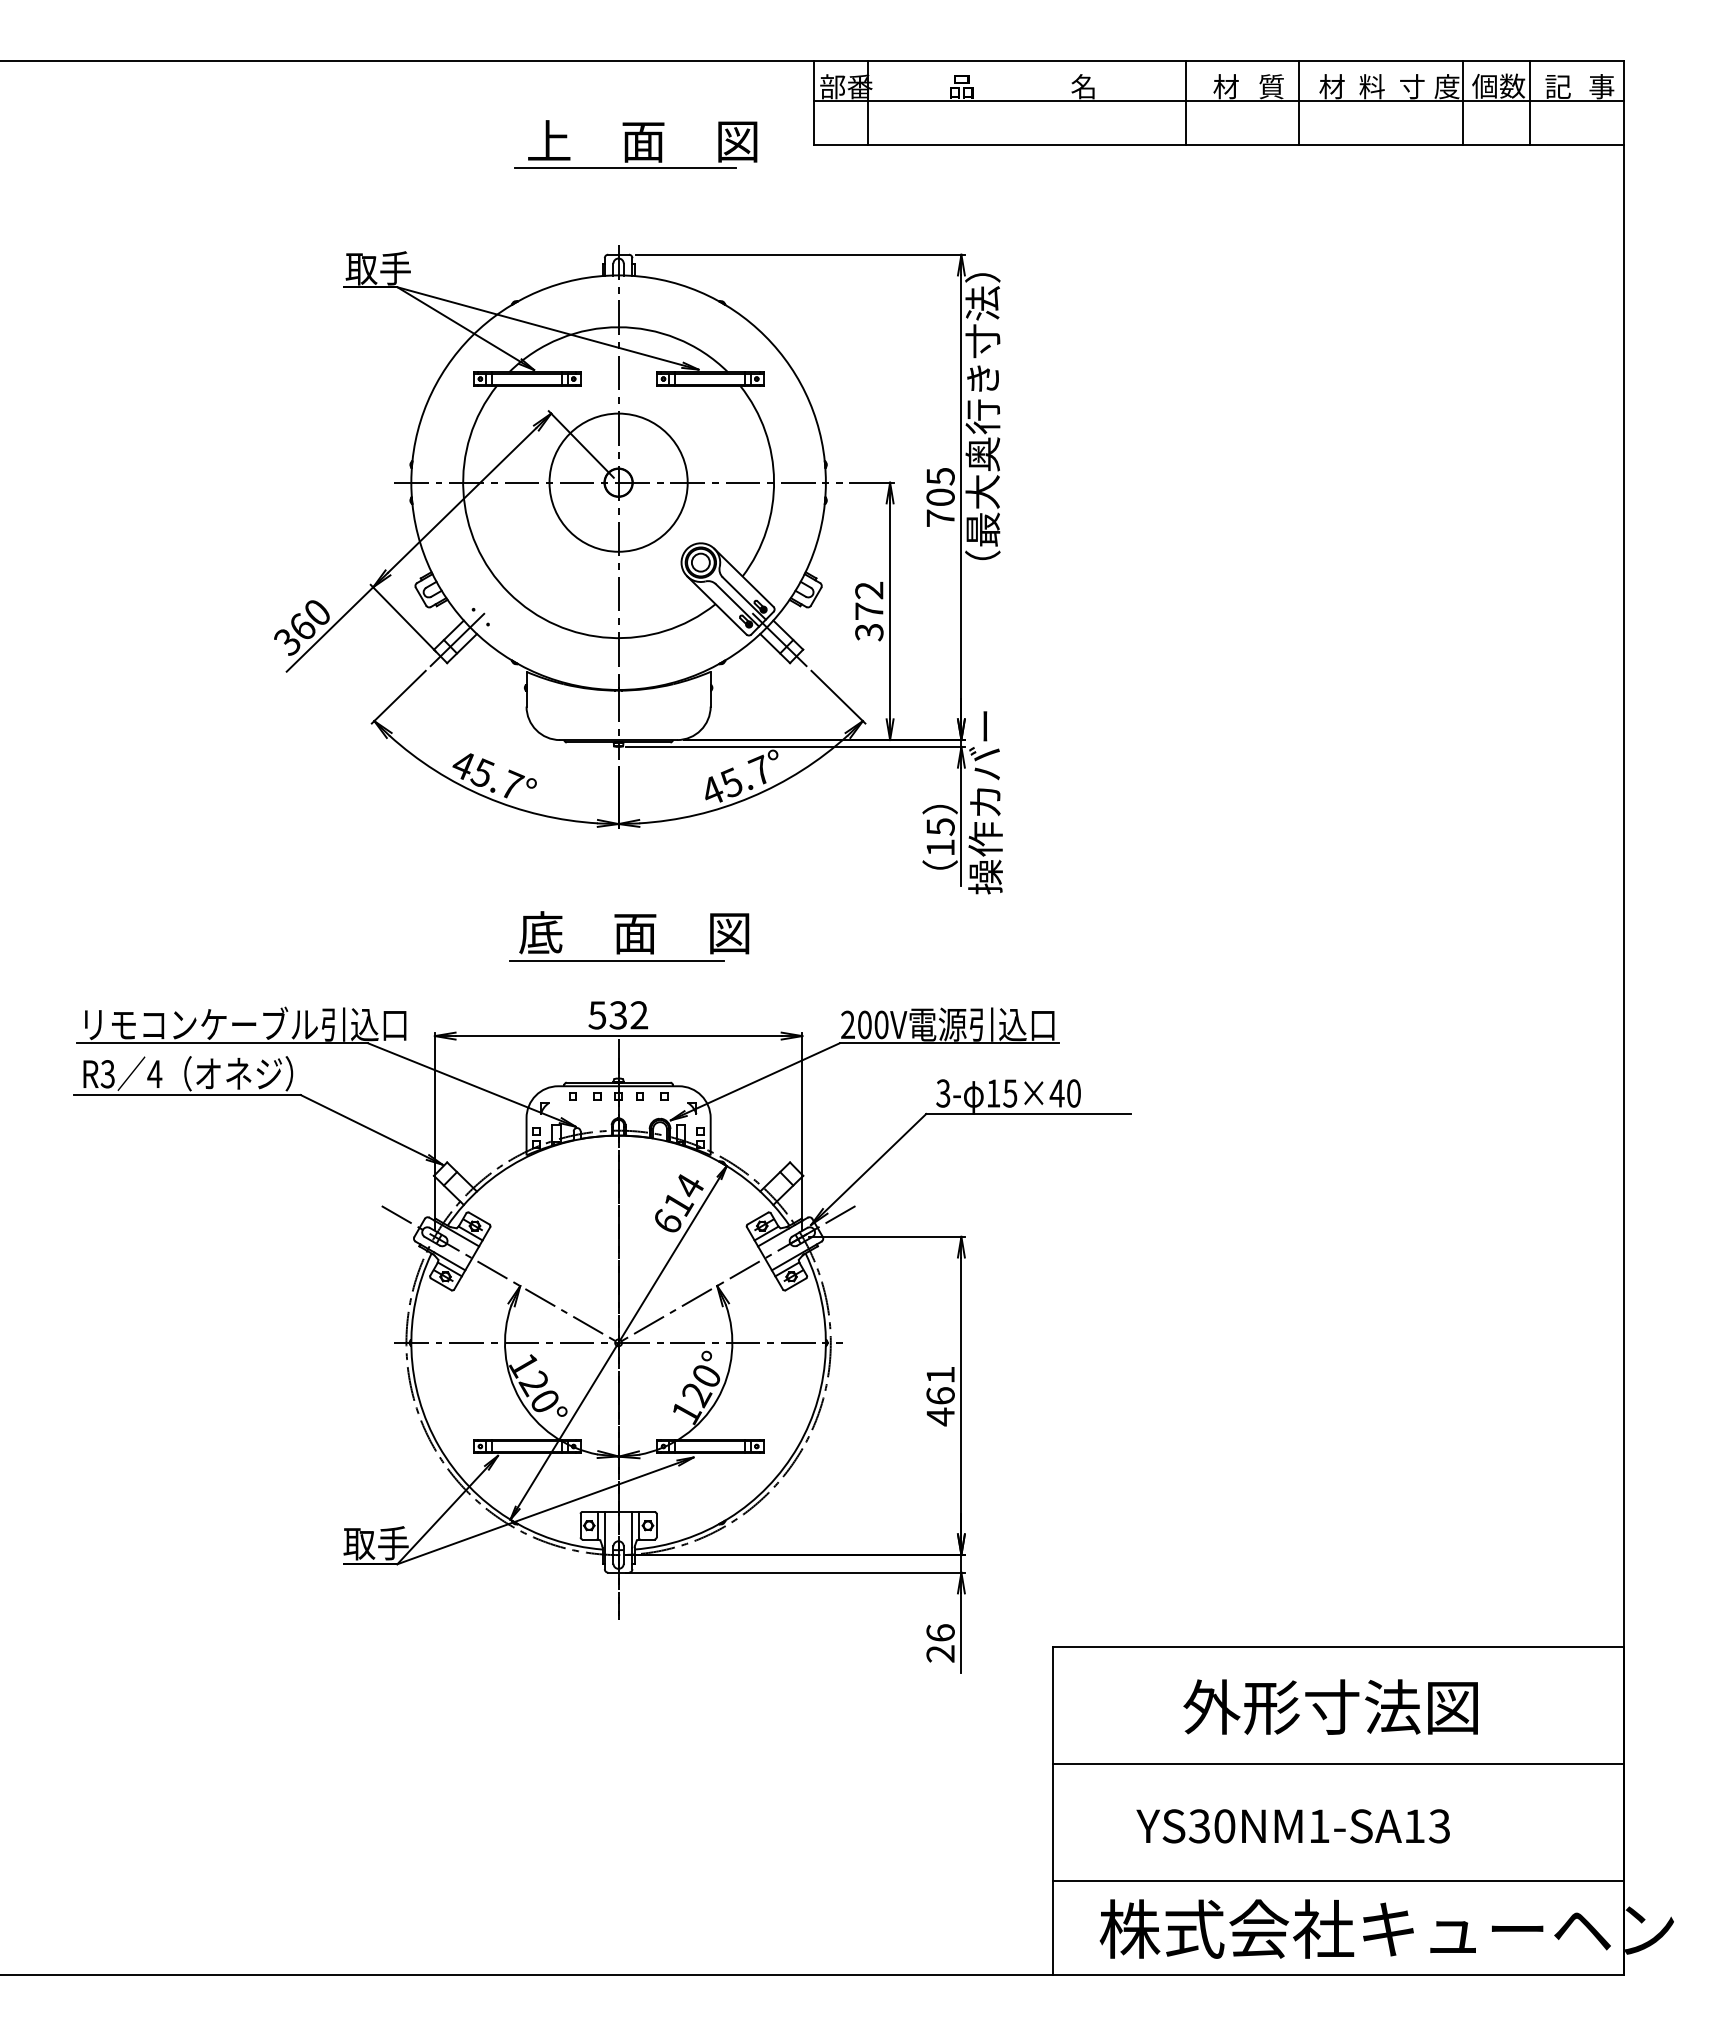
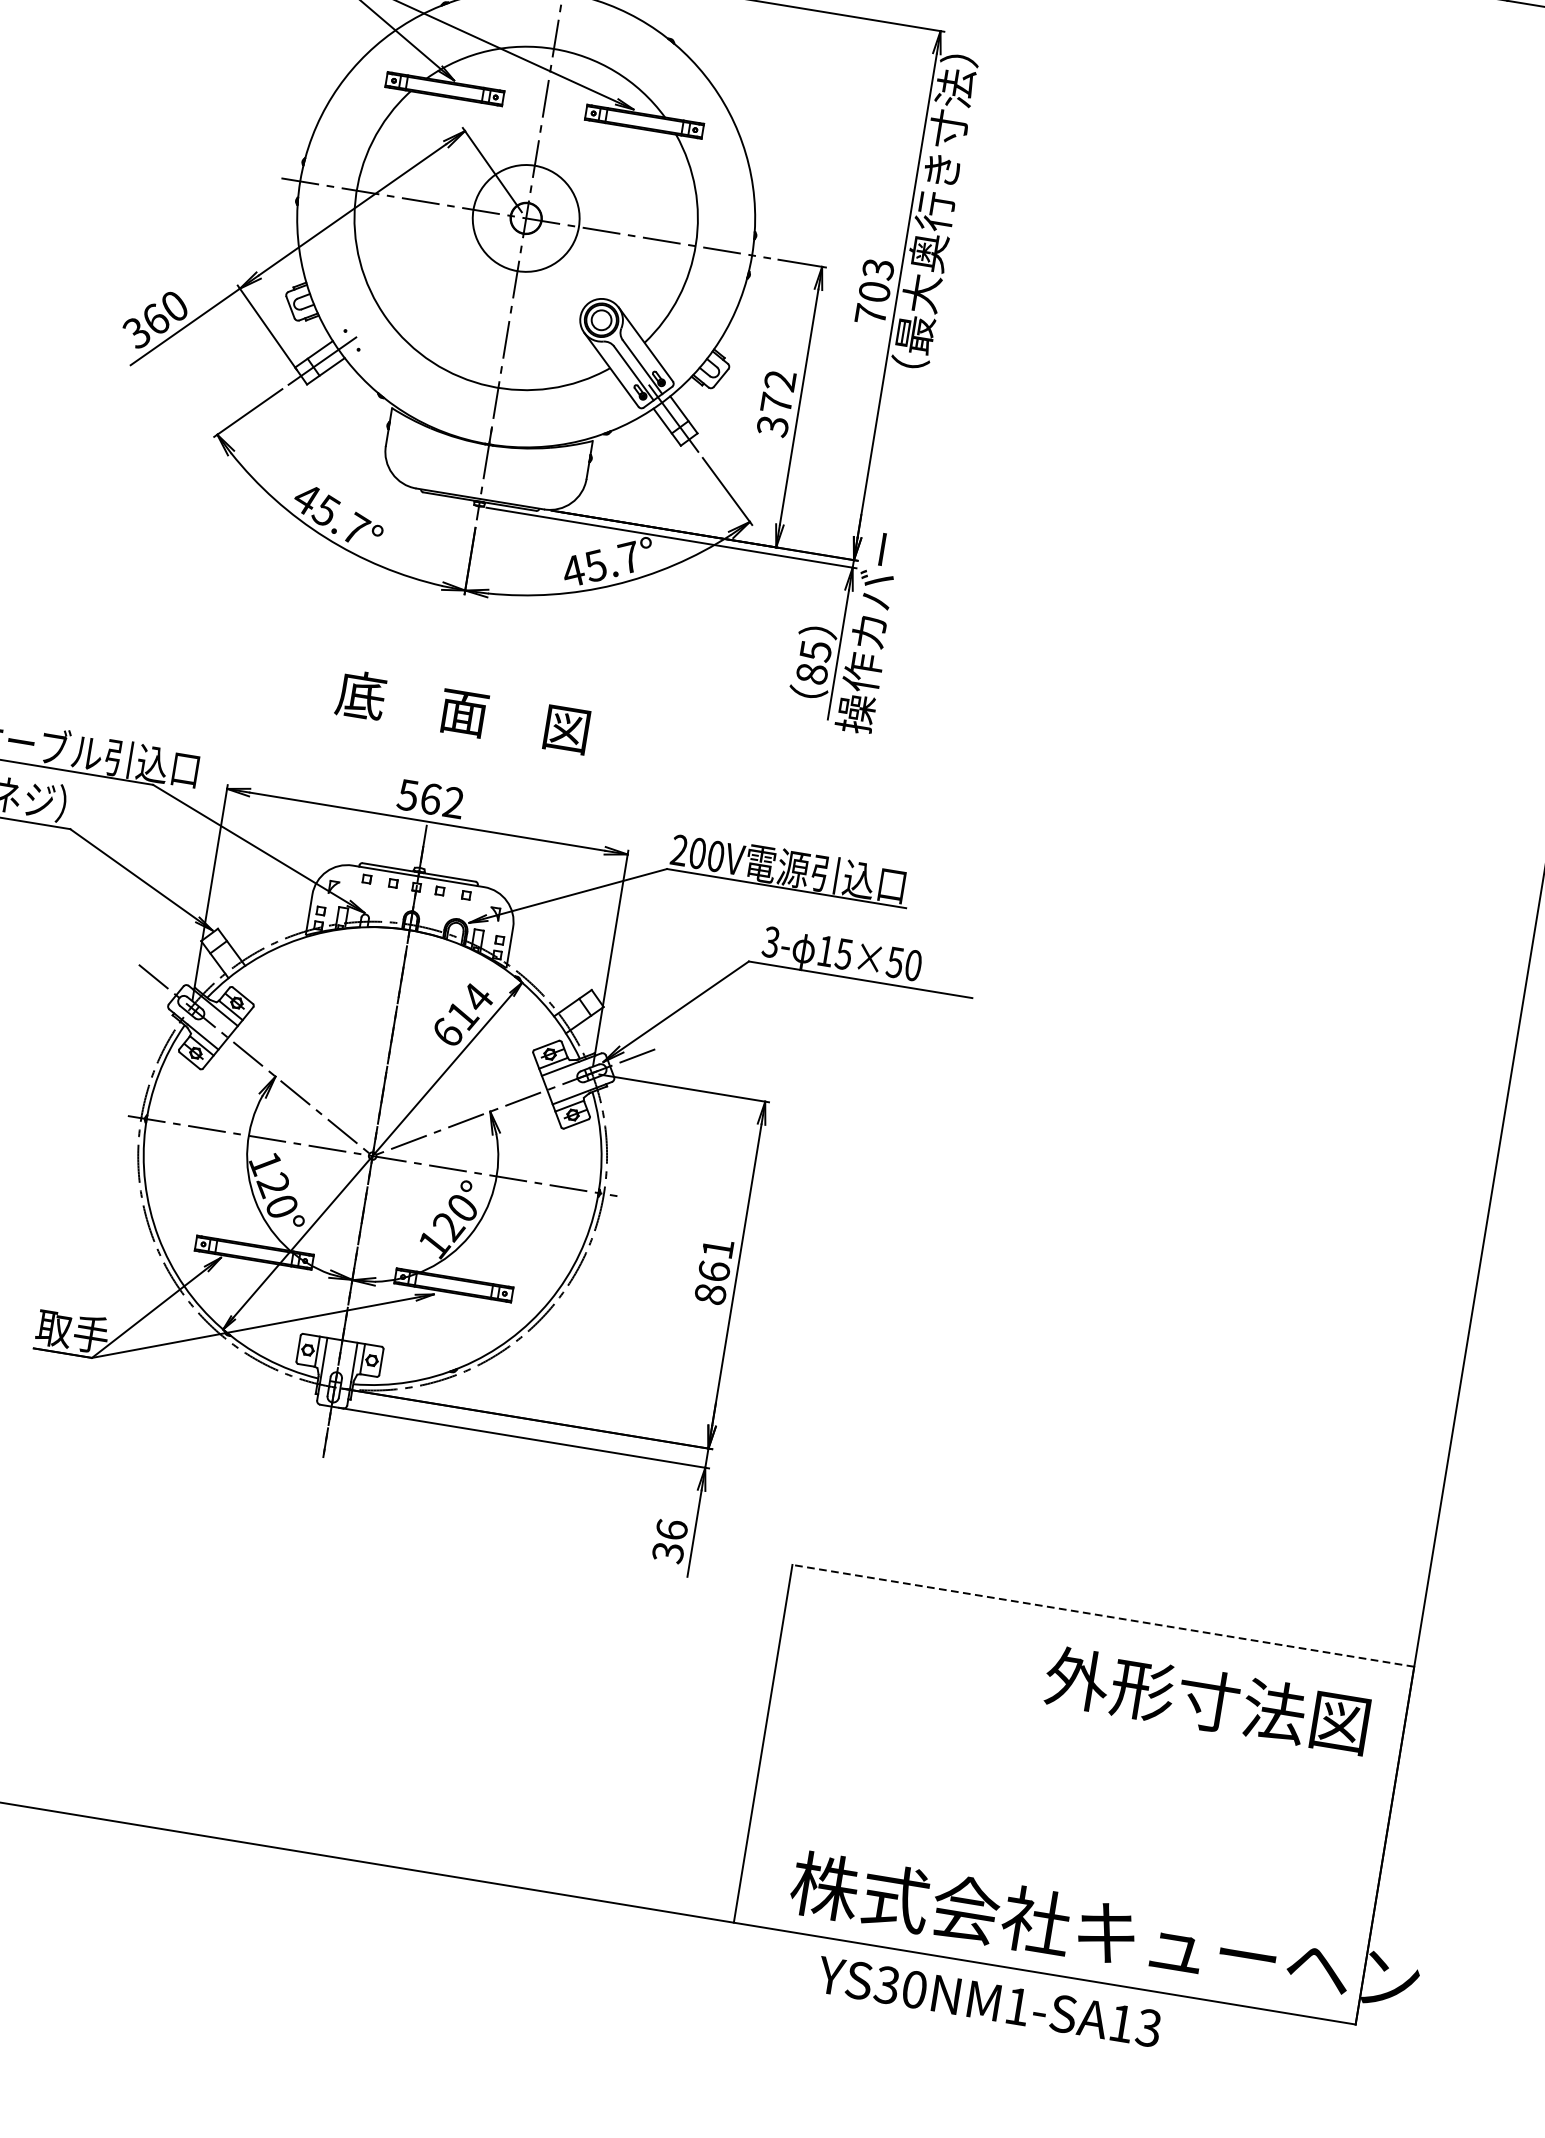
text: (940, 476) -> (878, 269), 705 -> 703
circle: (618, 482) -> (526, 218), size x0.7
text: (940, 847) -> (811, 673), 15 -> 85
line: (616, 961) -> (438, 739), removed
text: (618, 1015) -> (430, 799), 532 -> 562
text: (1056, 1093) -> (894, 962), 15×40 -> 15×50
text: (940, 1416) -> (710, 1293), 461 -> 861
line: (1338, 1646) -> (1103, 1615), solid -> dashed
text: (940, 1653) -> (668, 1552), 26 -> 36
text: (1330, 1706) -> (1206, 1699), moved
line: (1338, 1763) -> (1082, 1743), removed
text: (1292, 1826) -> (988, 2001), moved
line: (1338, 1881) -> (1061, 1871), removed

